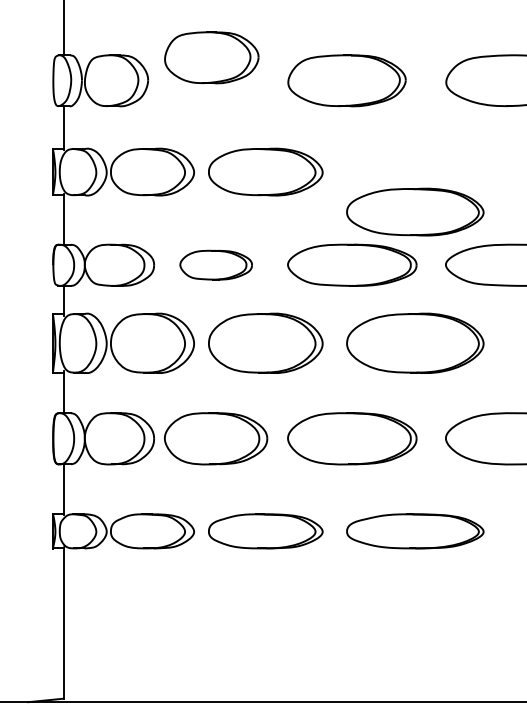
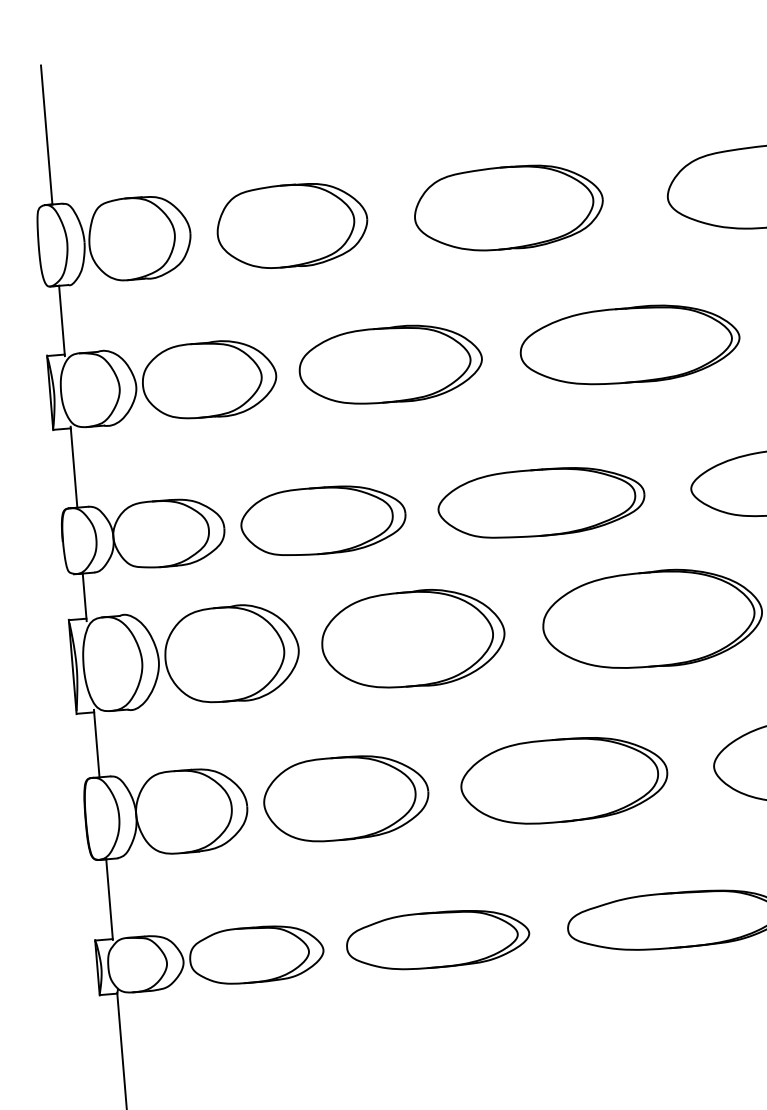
part: (211, 57) -> (291, 225), moved
part: (415, 211) -> (630, 344), moved
part: (216, 264) -> (324, 519), size x1.43

